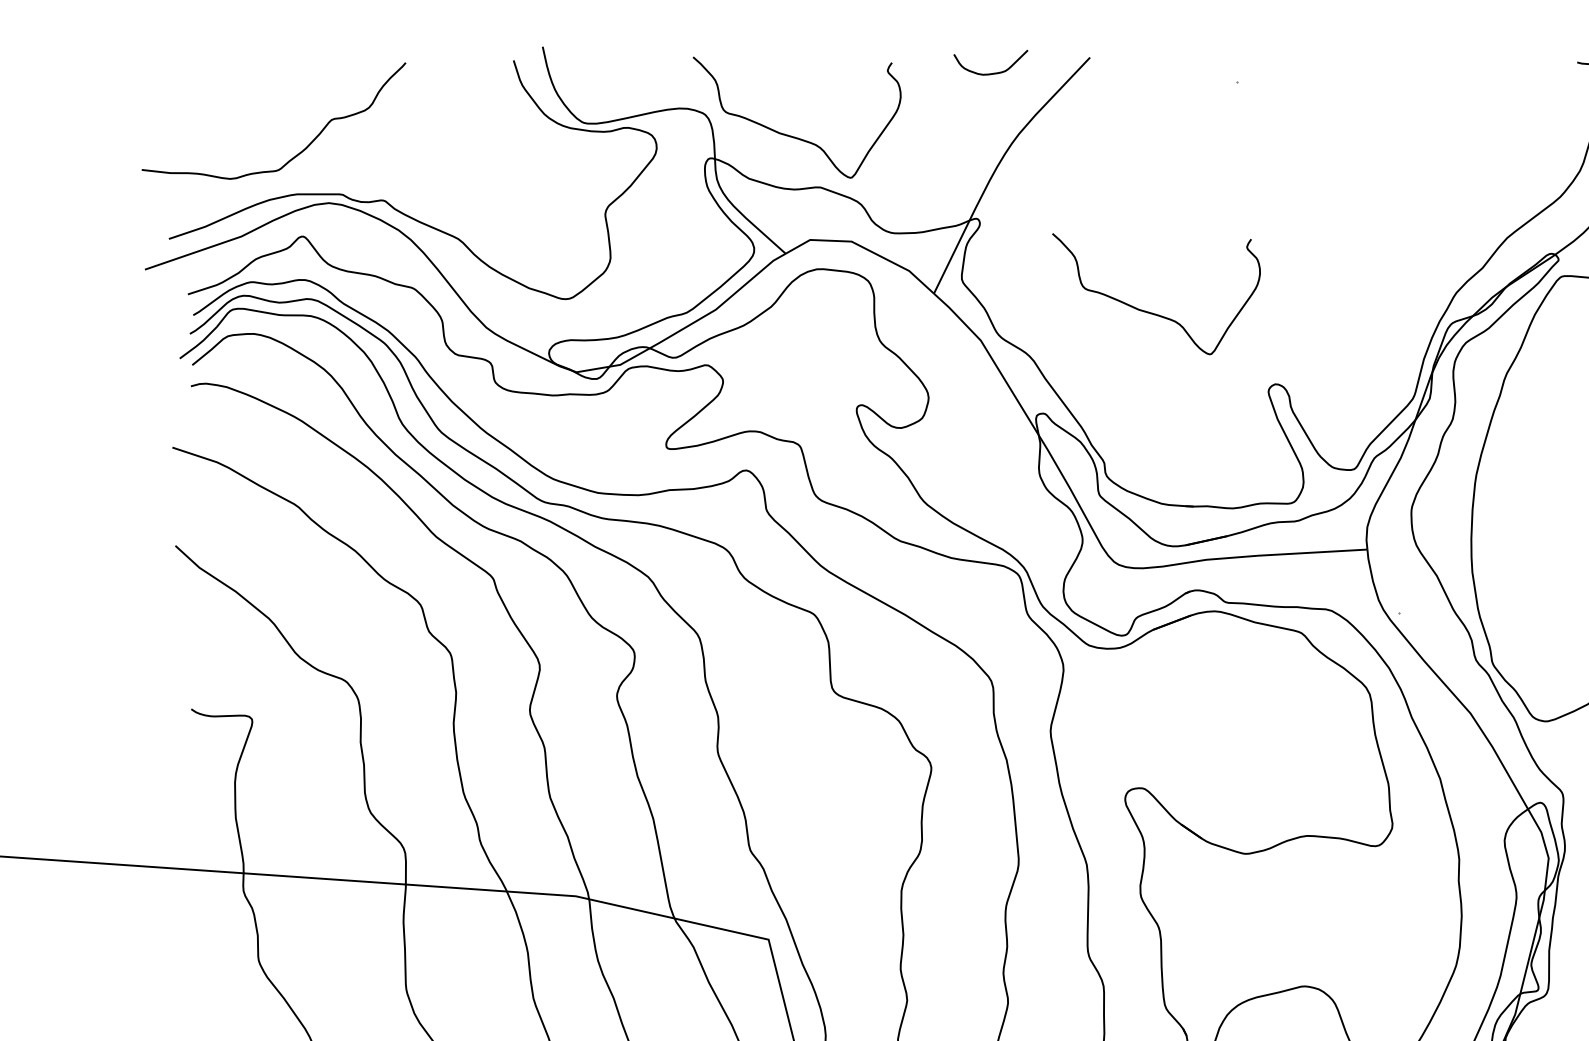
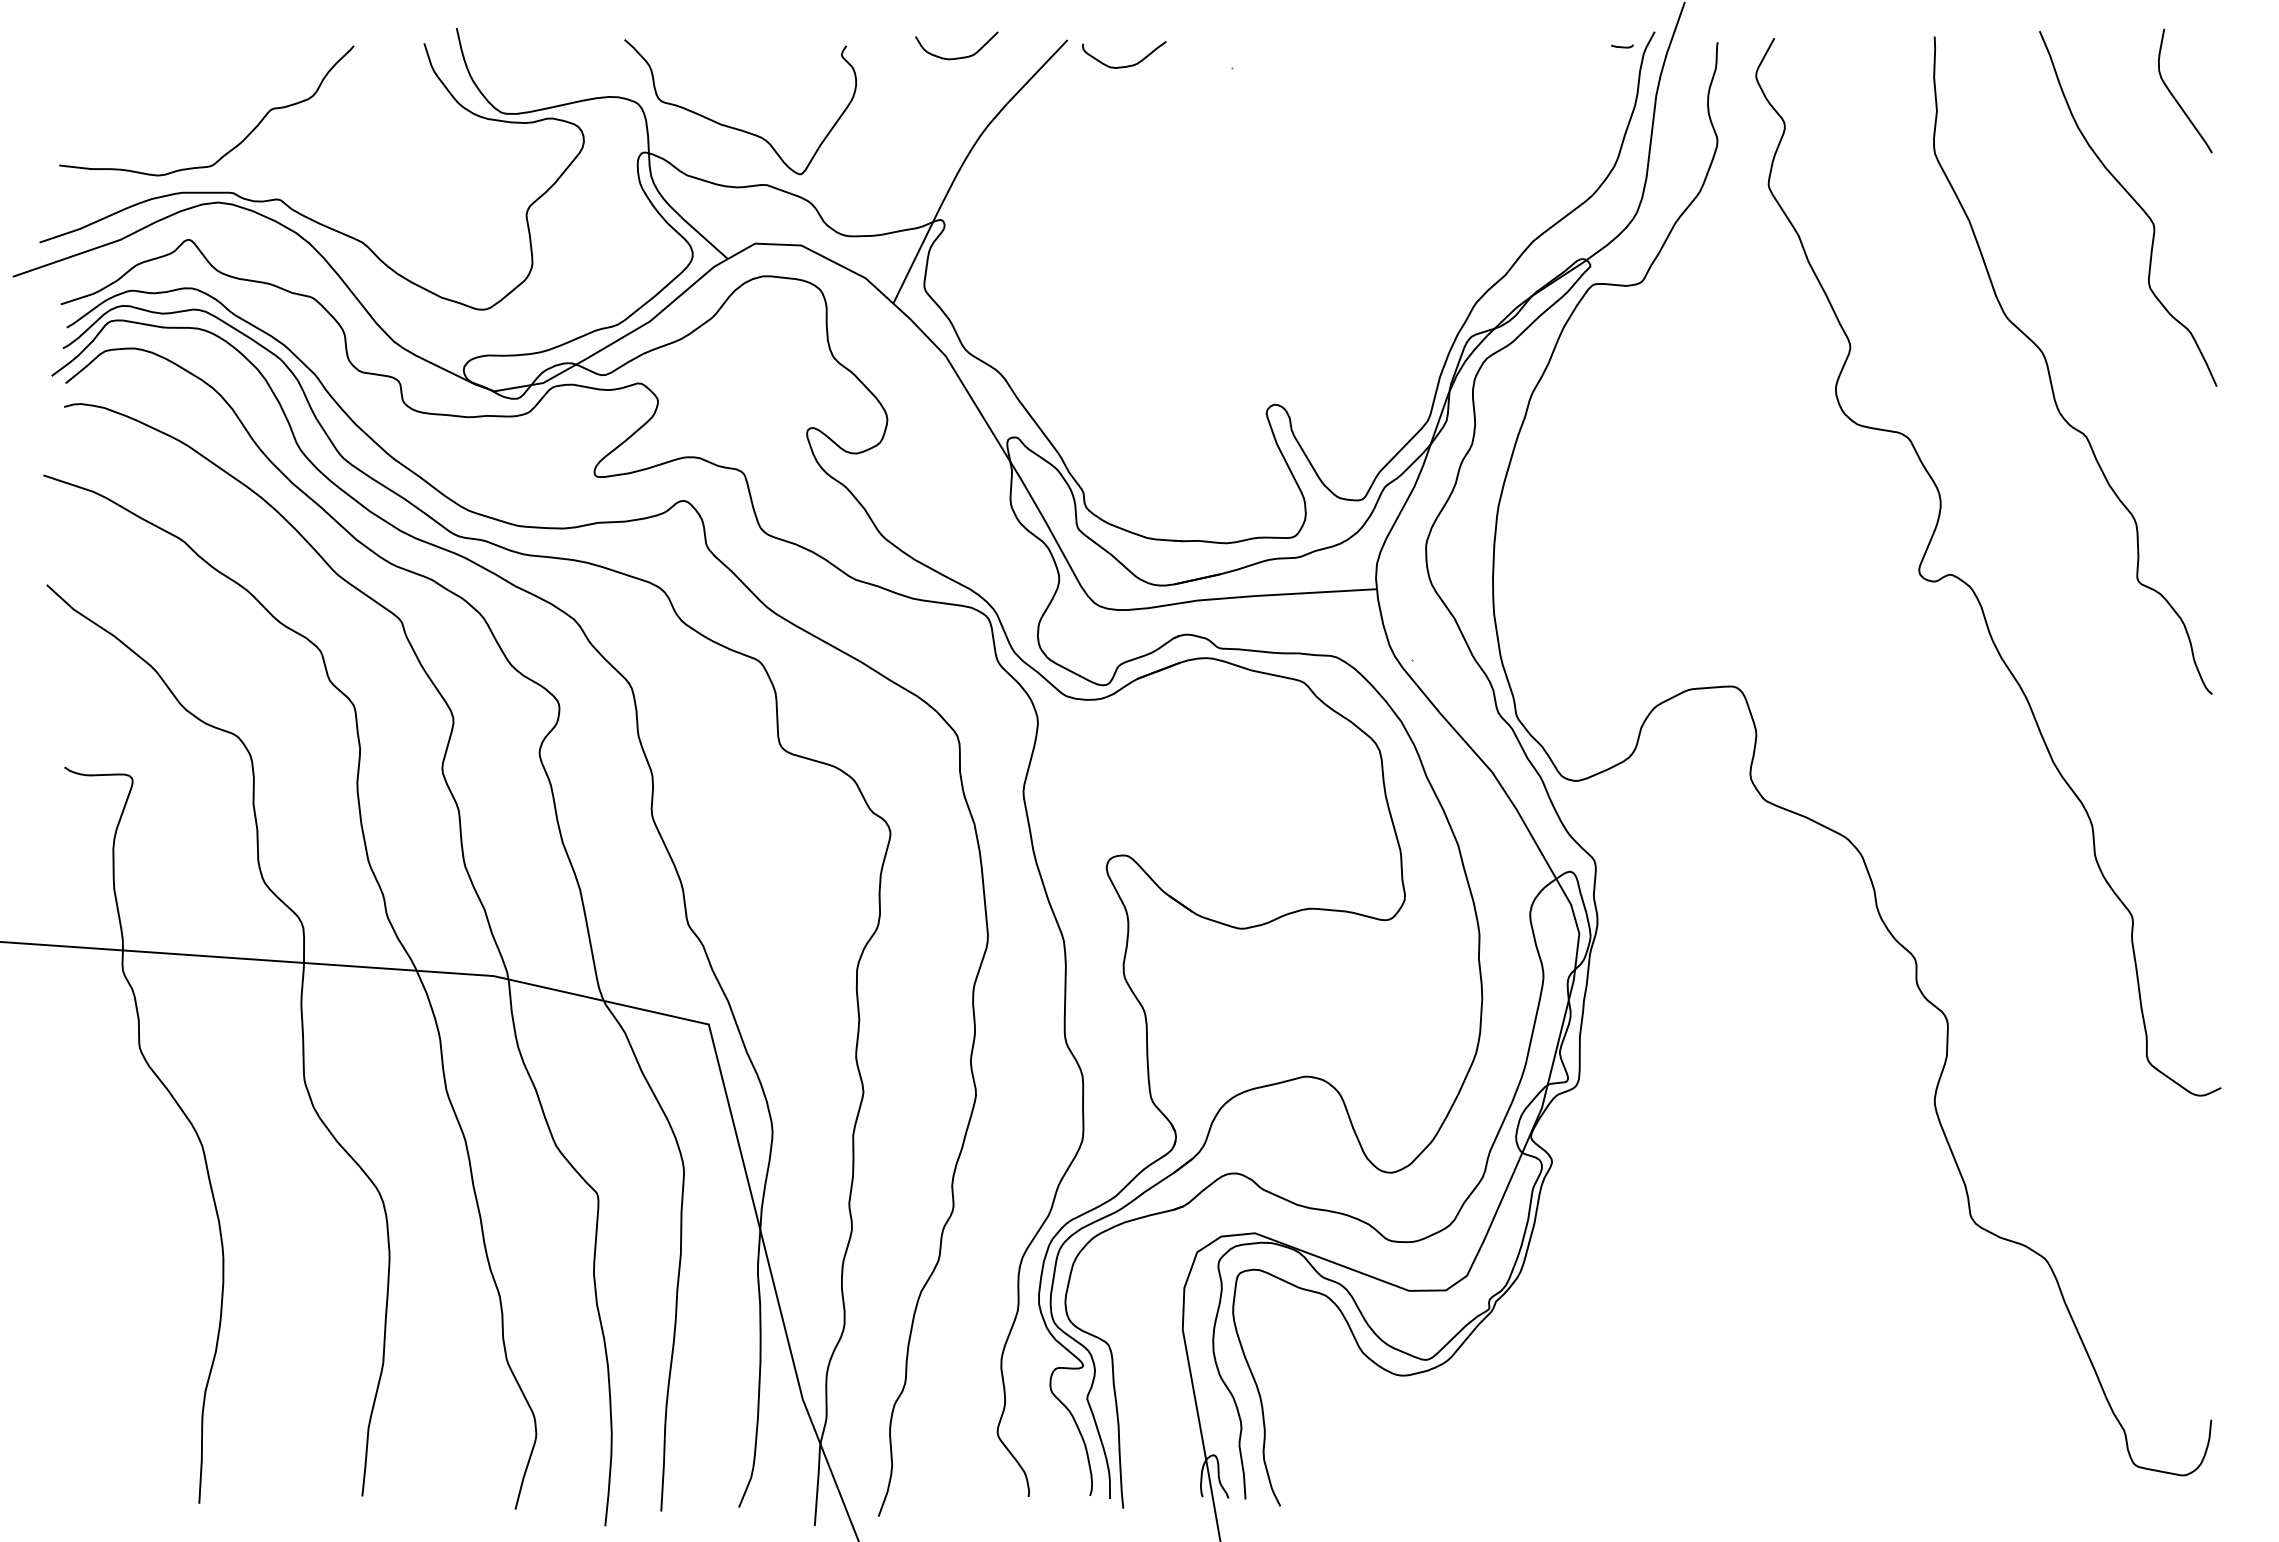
curve: (1142, 80) -> (1126, 65), added
curve: (298, 152) -> (234, 146), moved
curve: (1151, 312) -> (1136, 324), removed

